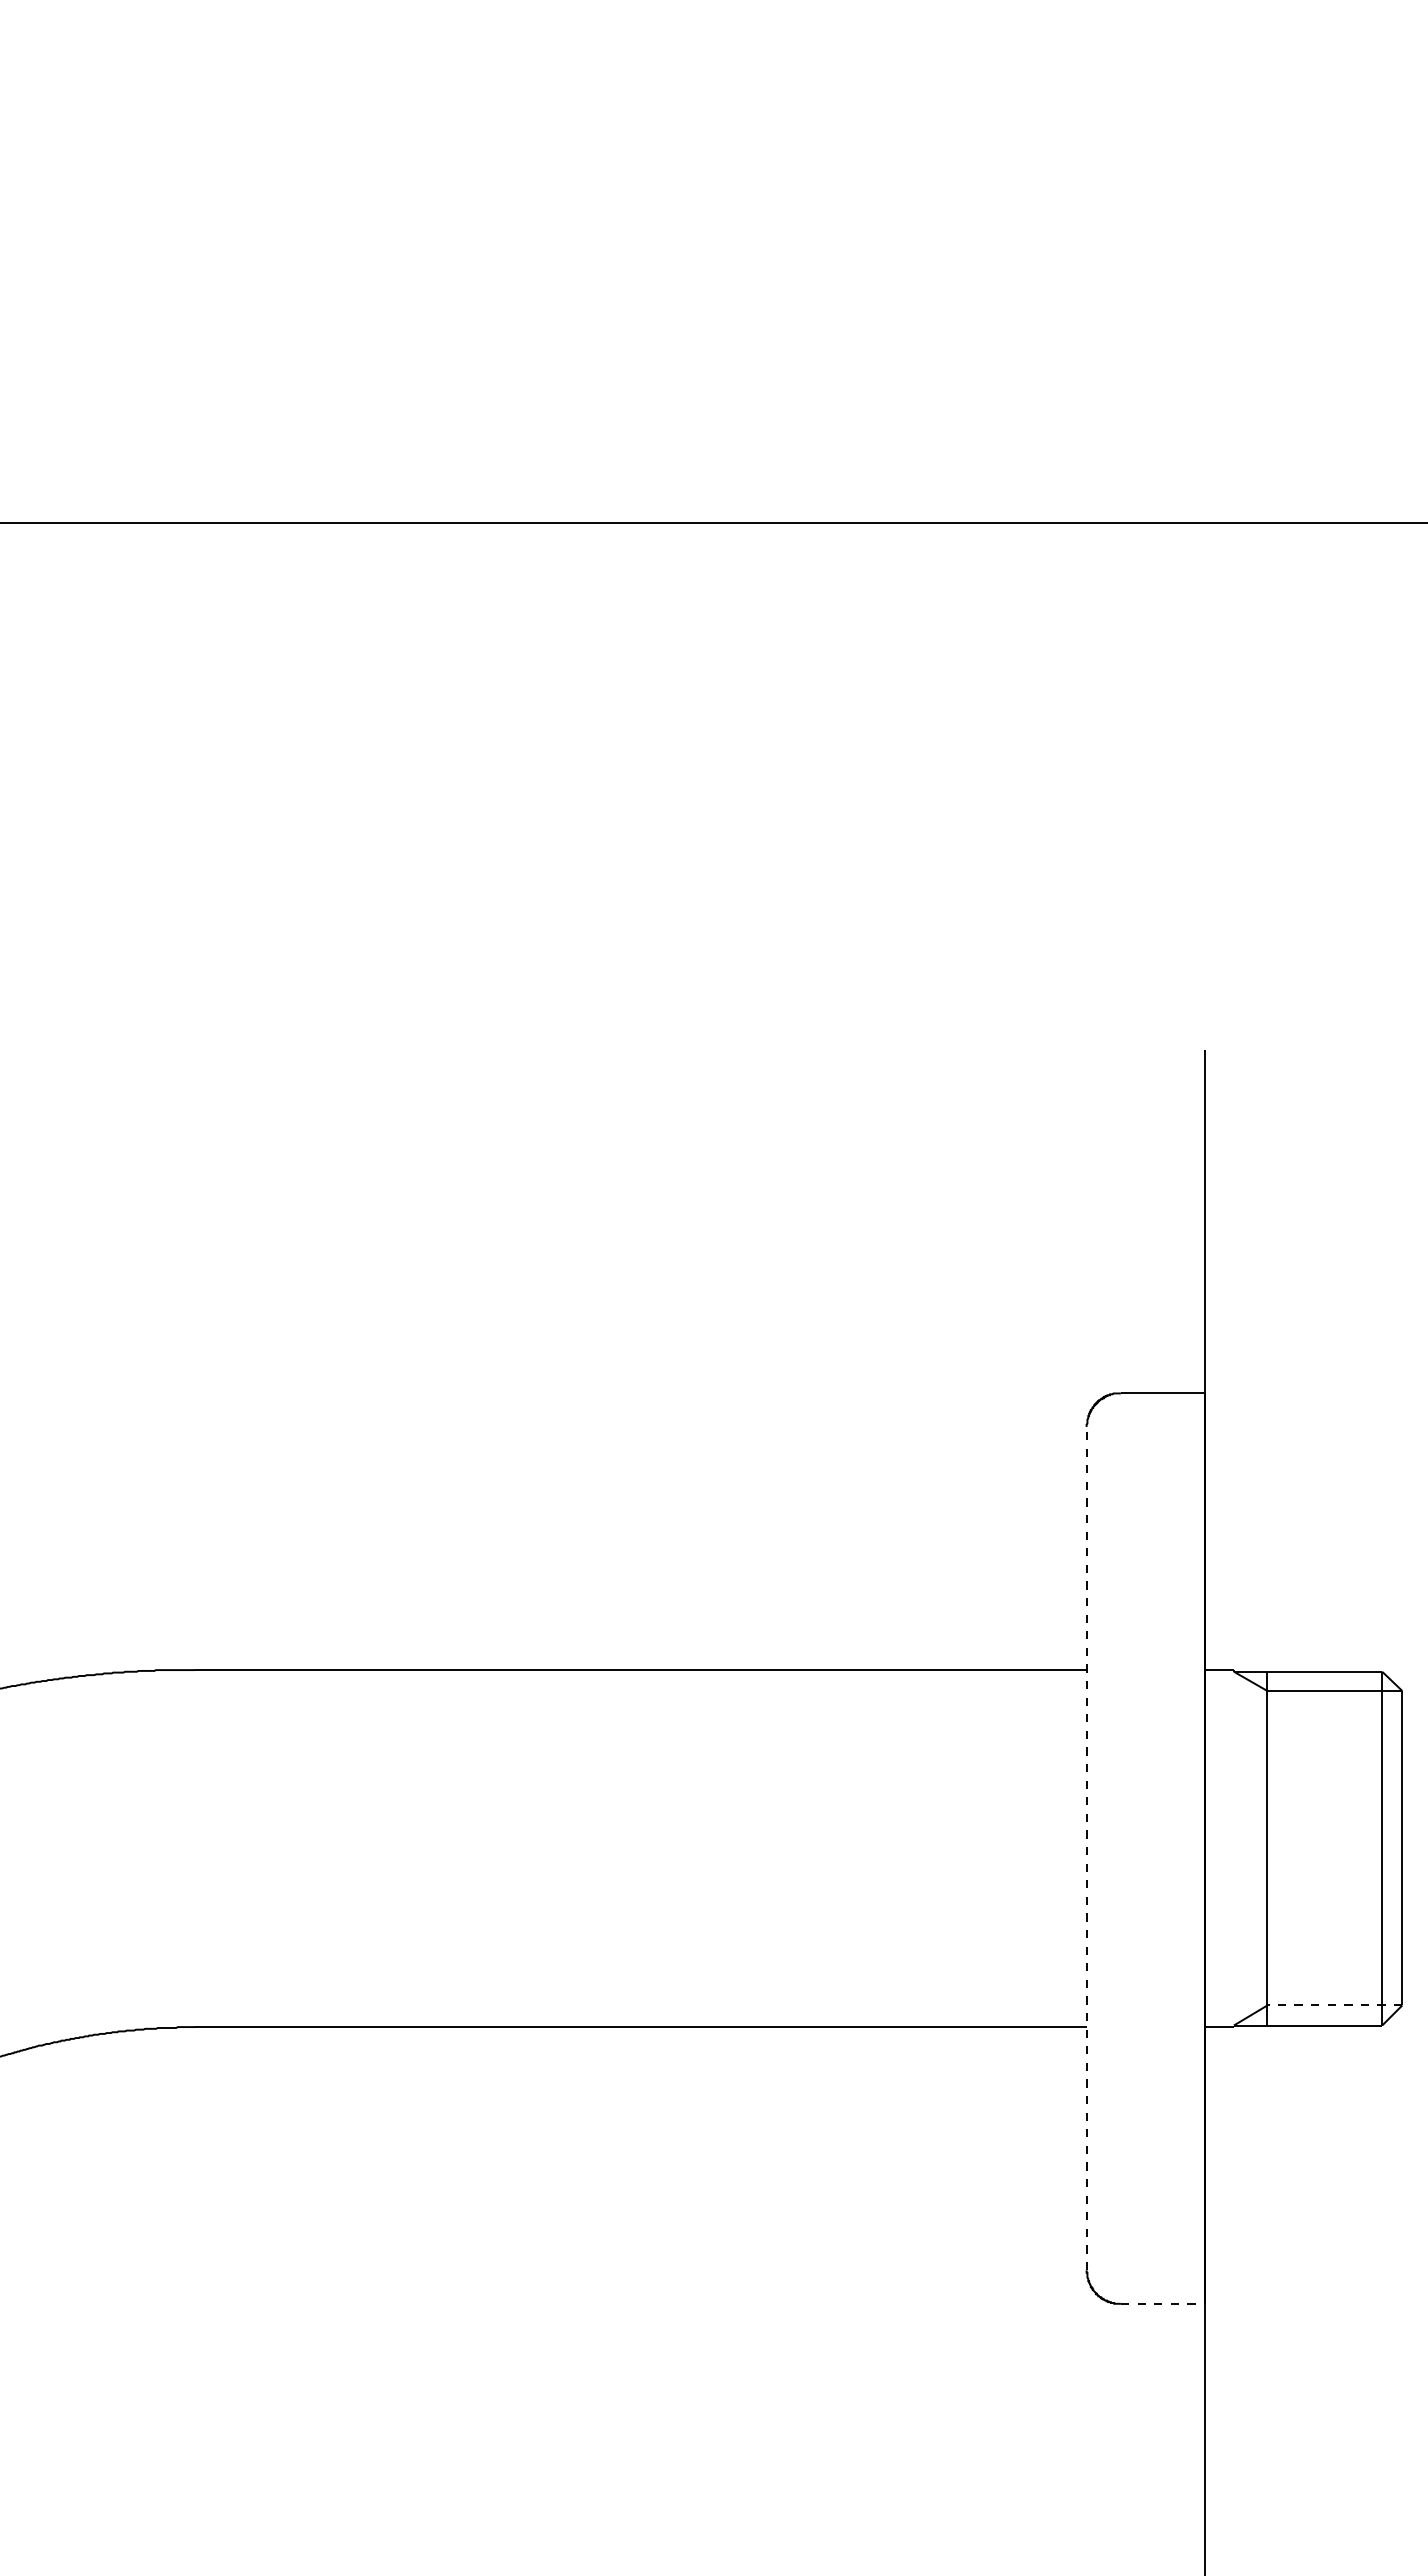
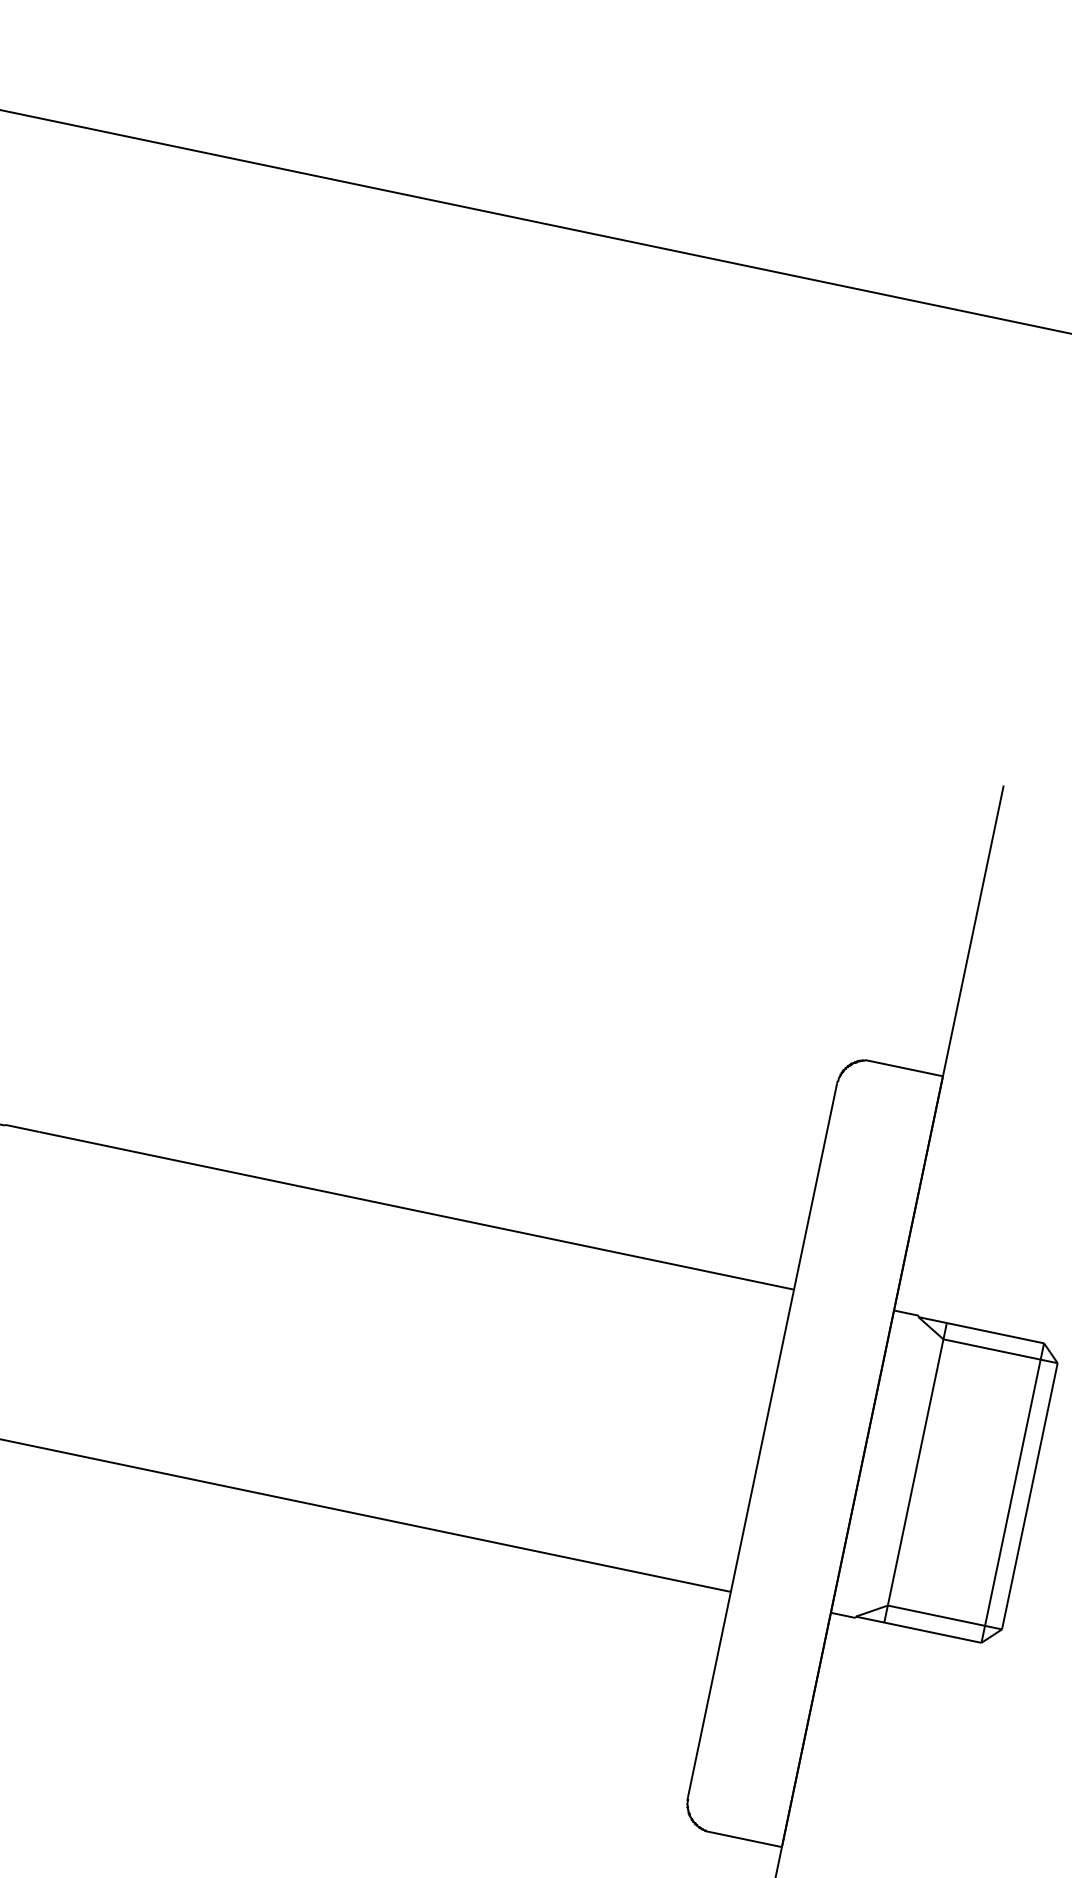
line: (1086, 1848) -> (762, 1440), dashed -> solid
line: (1334, 2005) -> (944, 1617), dashed -> solid
line: (1162, 2303) -> (746, 1839), dashed -> solid

